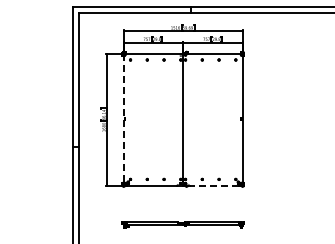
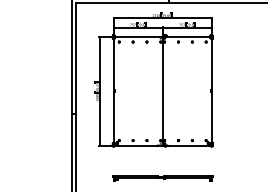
line: (123, 120) -> (113, 91), dashed -> solid
line: (214, 185) -> (188, 145), dashed -> solid

